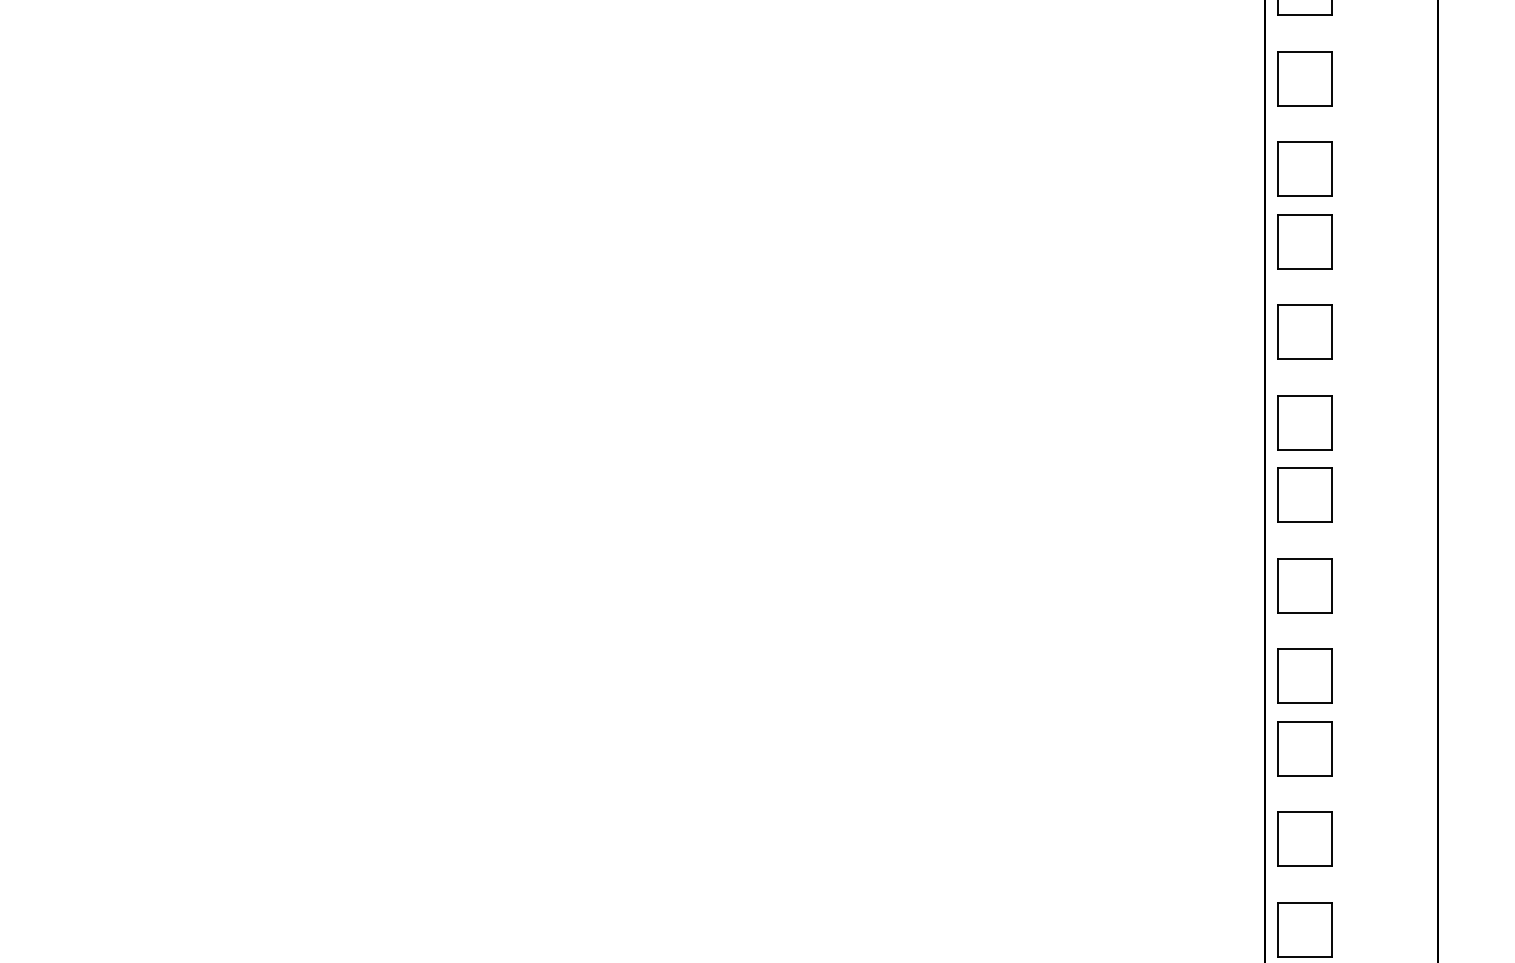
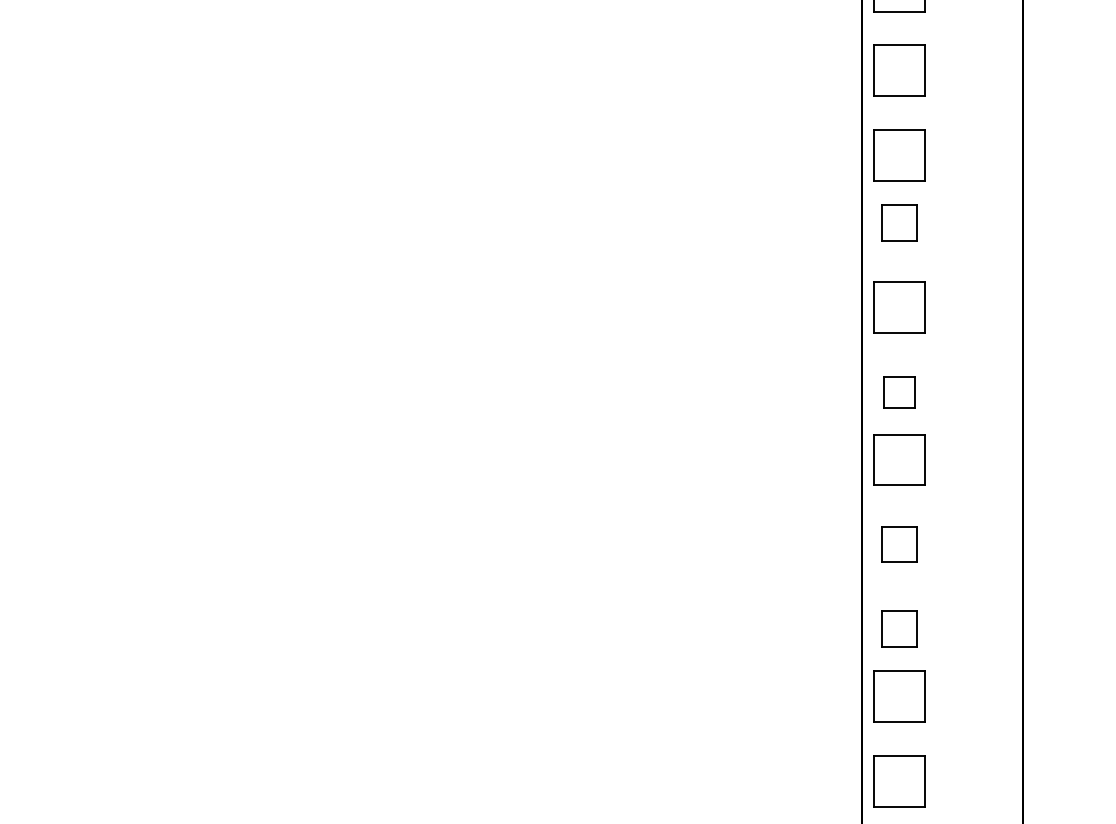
part: (1304, 241) -> (898, 222), size x0.7
part: (1304, 422) -> (898, 392), size x0.6
part: (1304, 585) -> (898, 544), size x0.7
part: (1304, 675) -> (898, 628), size x0.7

